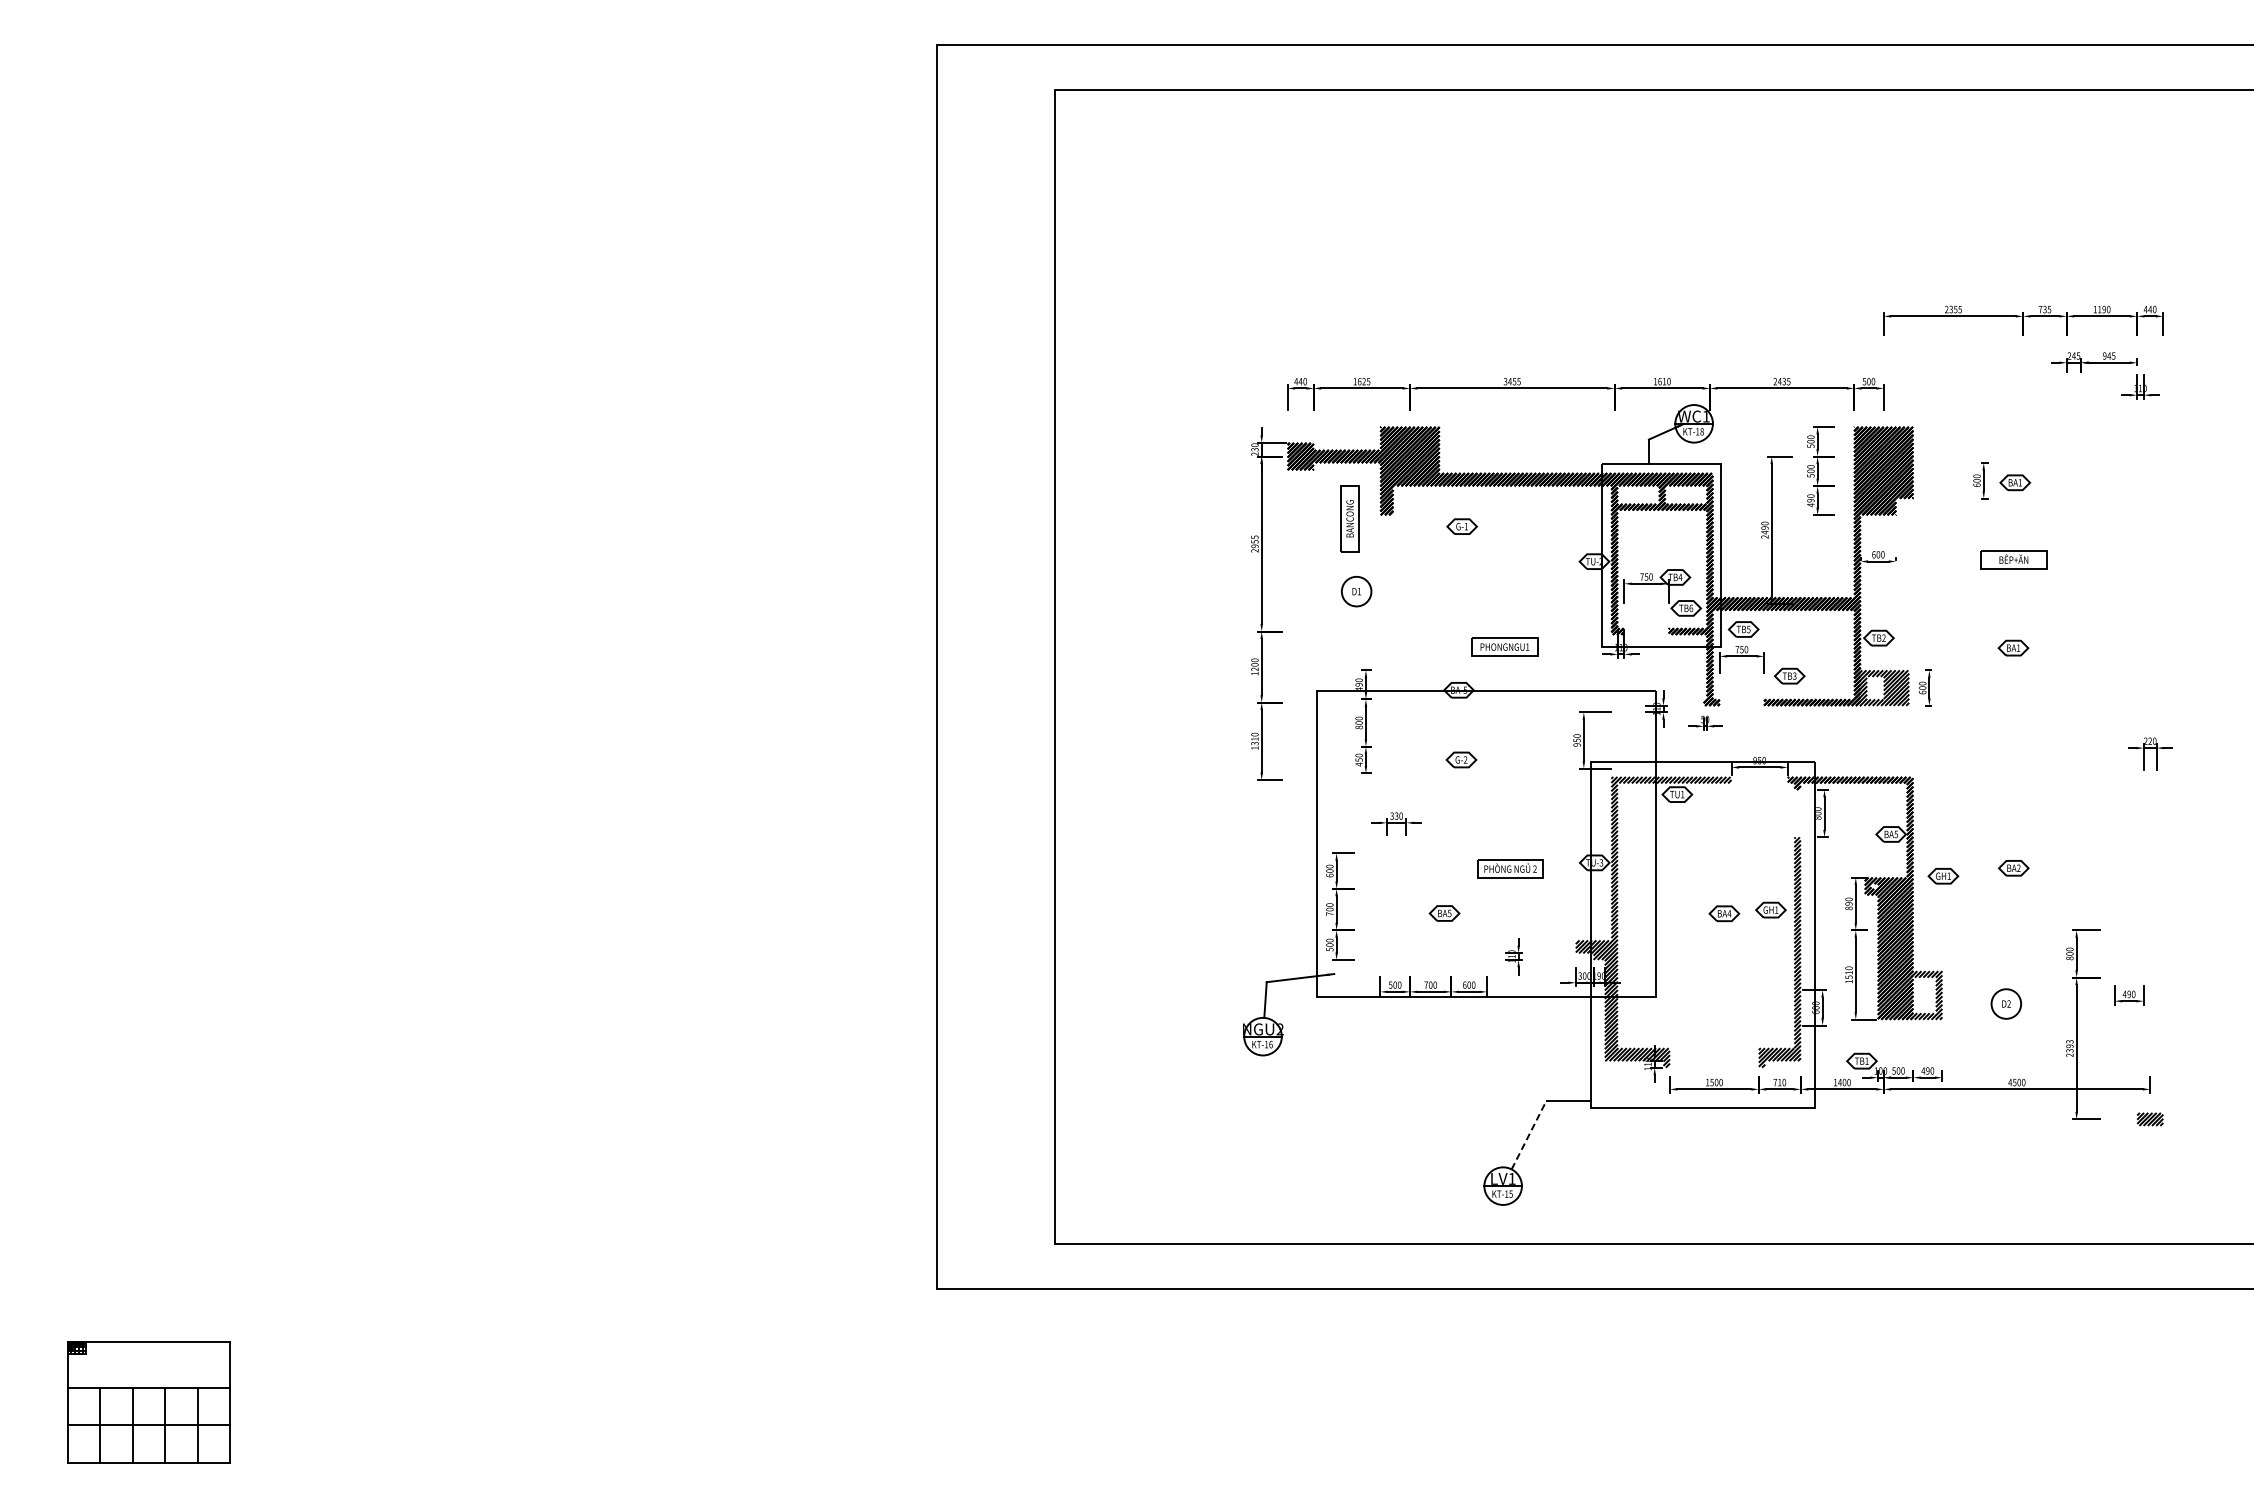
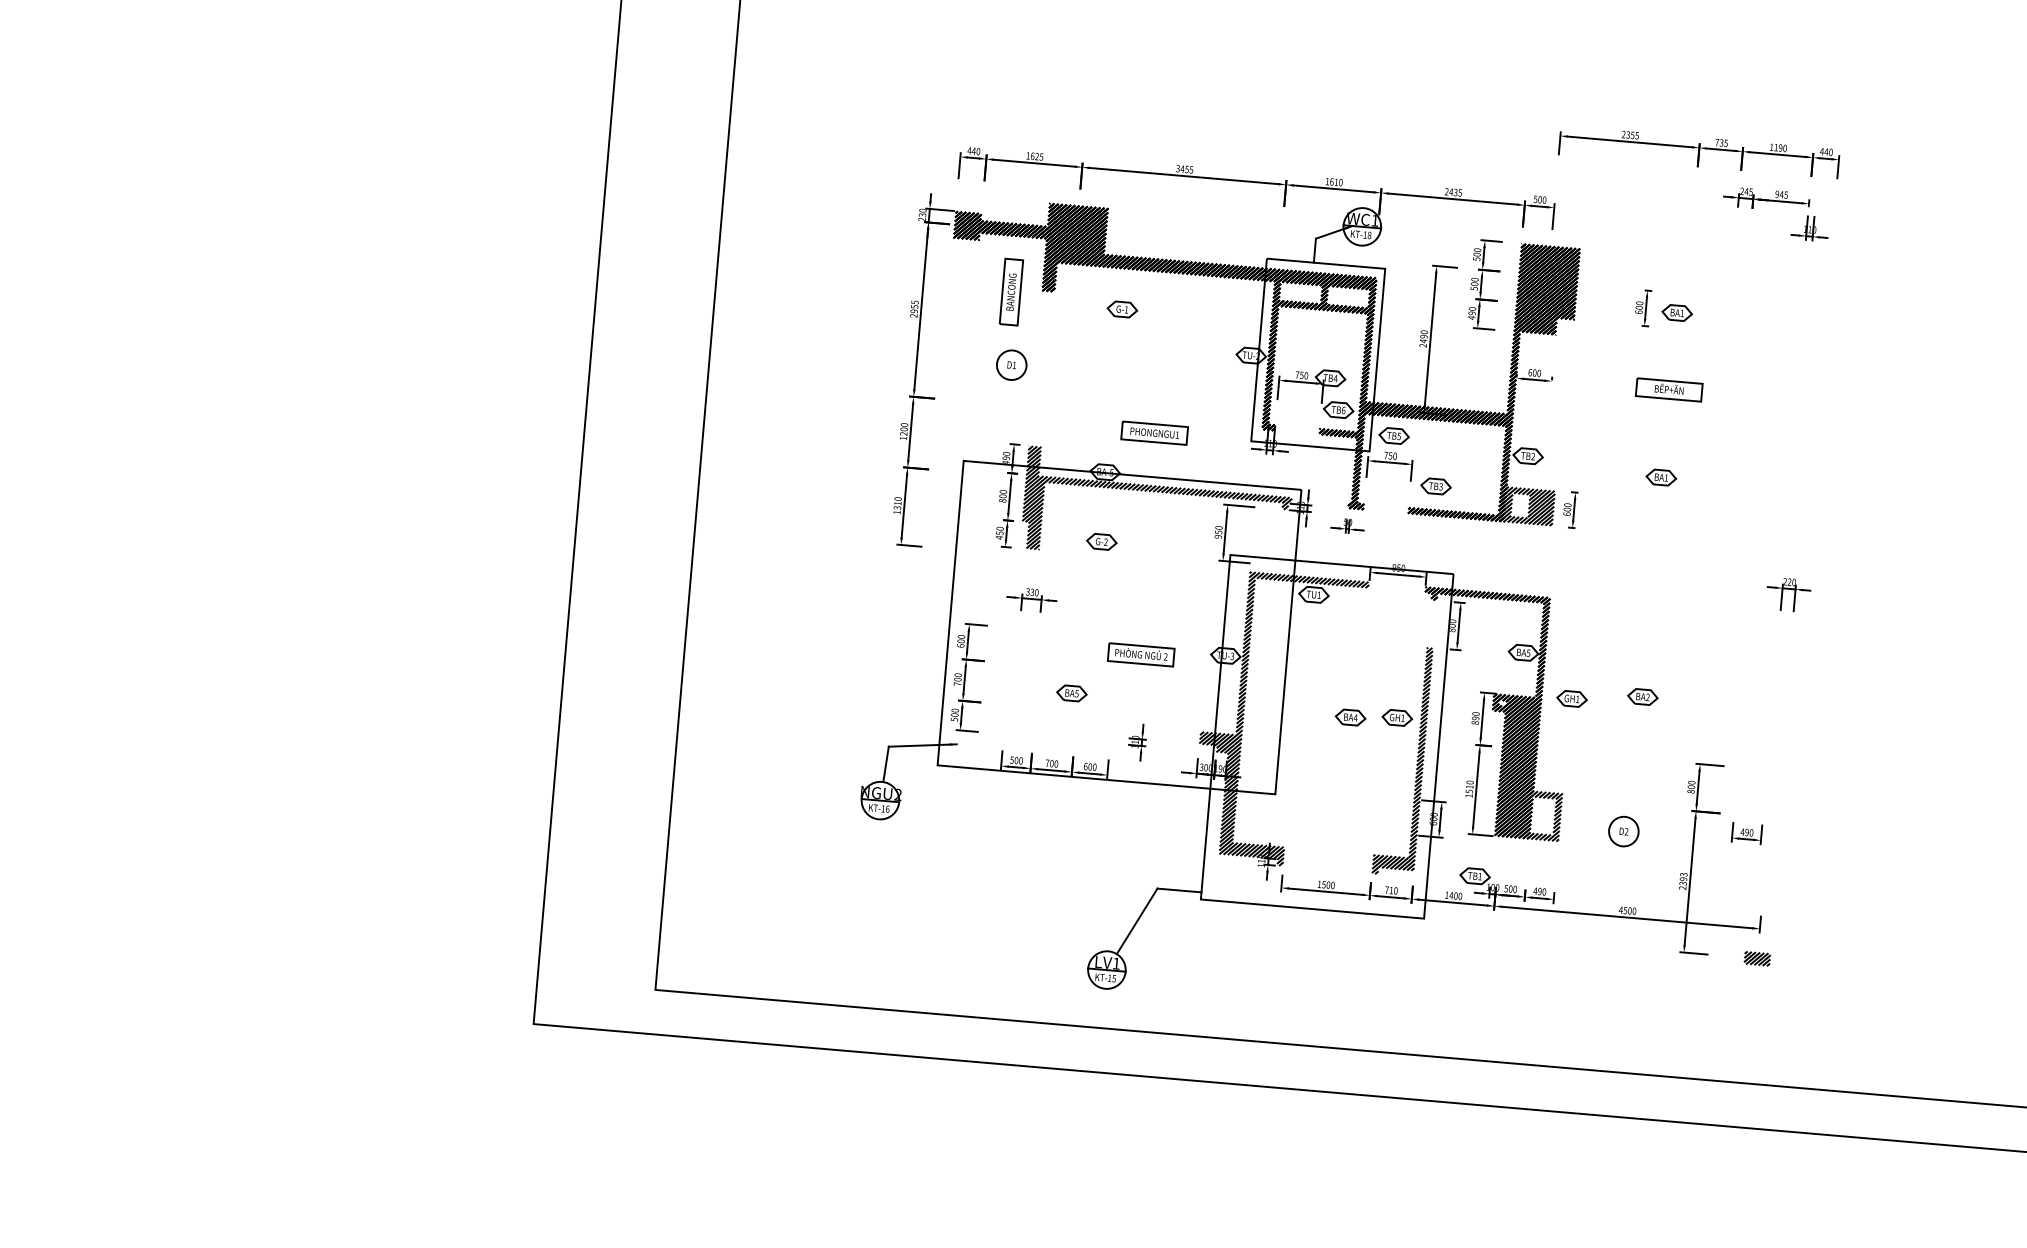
hatch: (1513, 721) -> (1156, 508), added
line: (1529, 1135) -> (1137, 921), dashed -> solid

